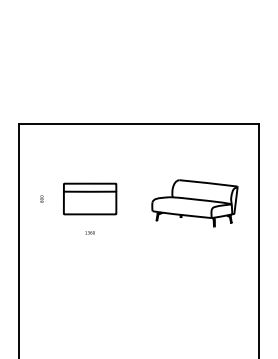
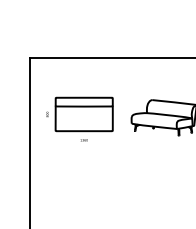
part: (89, 198) -> (83, 114), size x1.43

